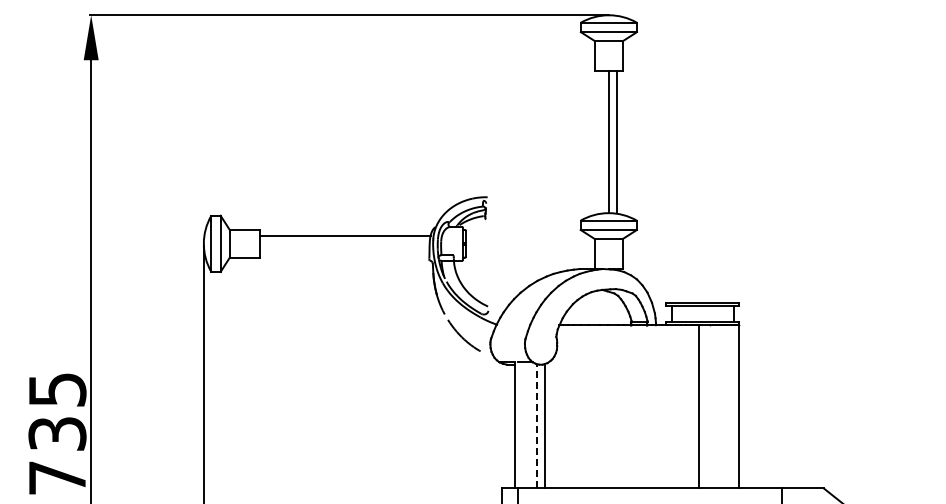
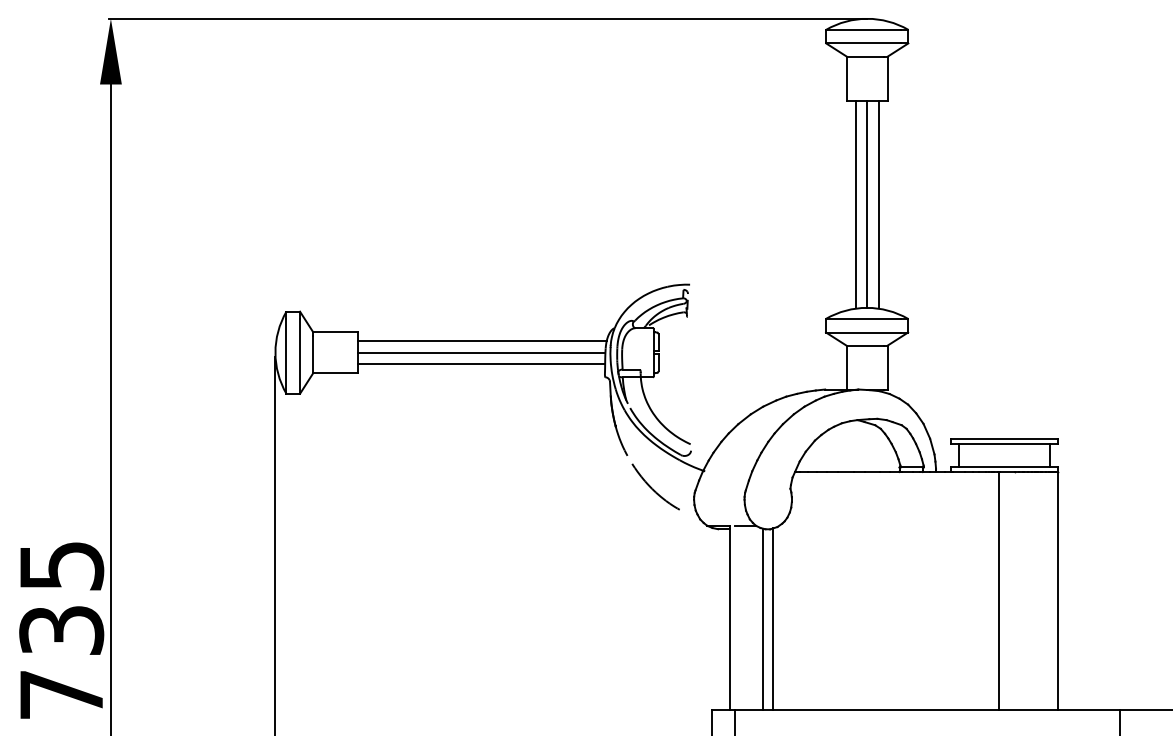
line: (600, 142) -> (854, 204), added
line: (344, 243) -> (480, 352), added
line: (344, 251) -> (480, 363), added
line: (537, 426) -> (762, 619), dashed -> solid

